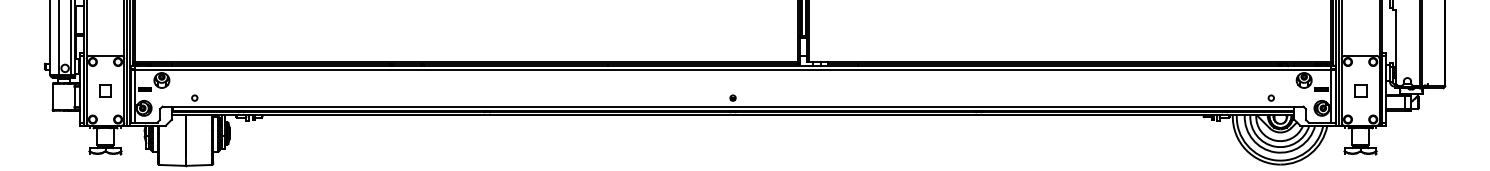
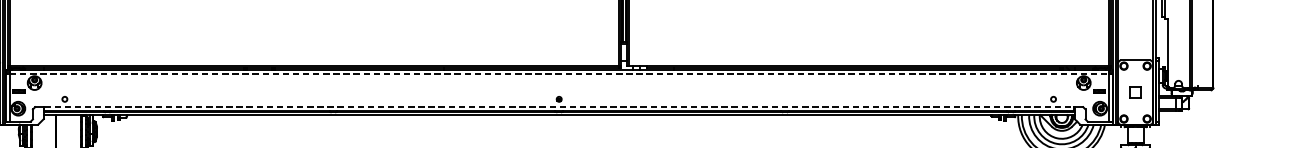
line: (733, 70) -> (559, 73), solid -> dashed
line: (733, 106) -> (559, 106), solid -> dashed

